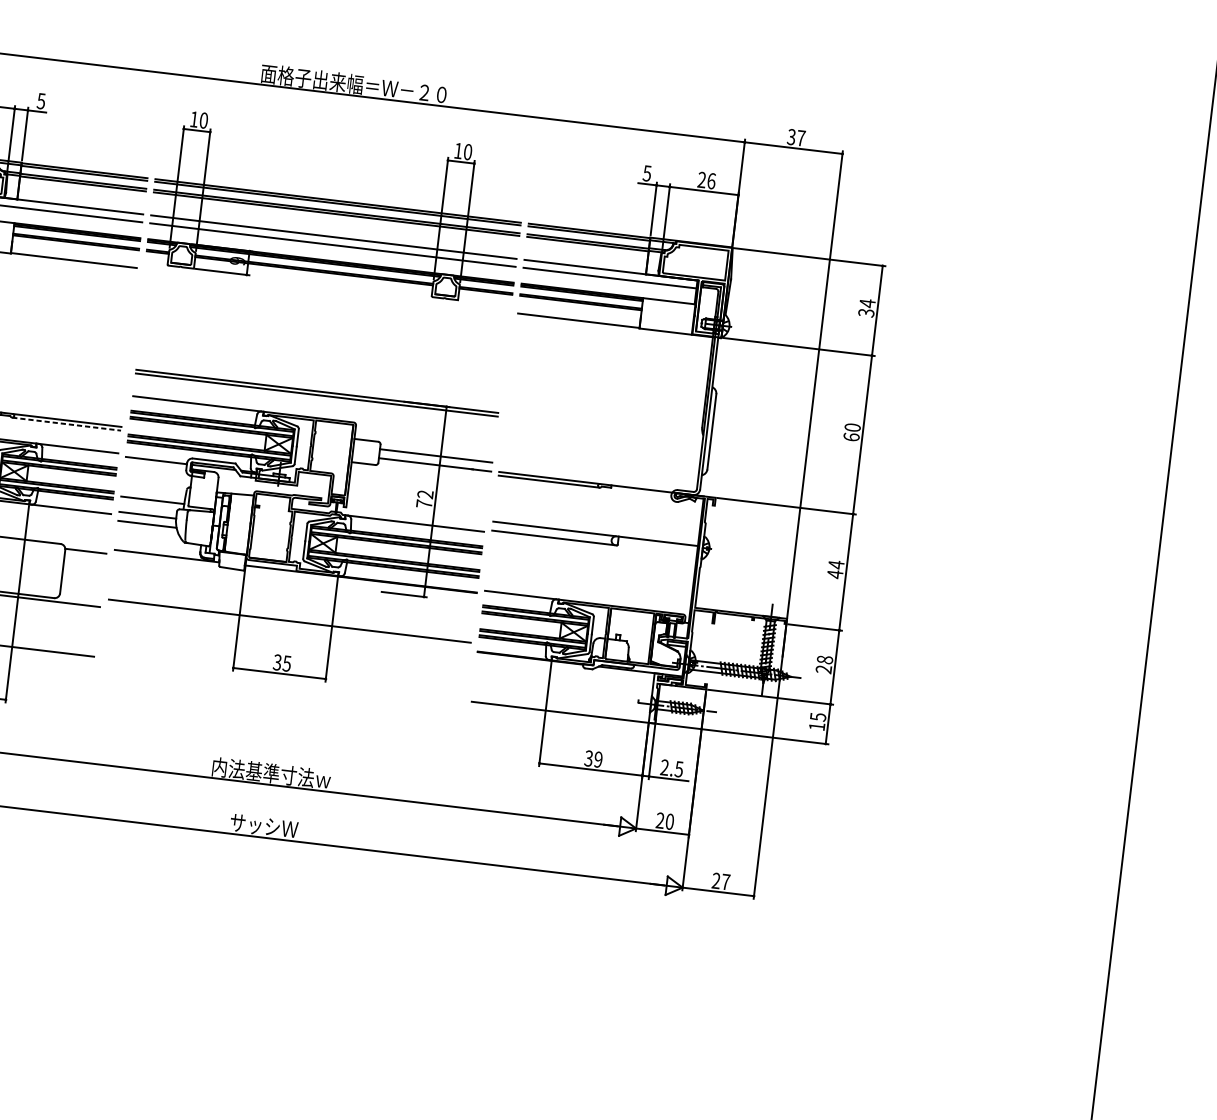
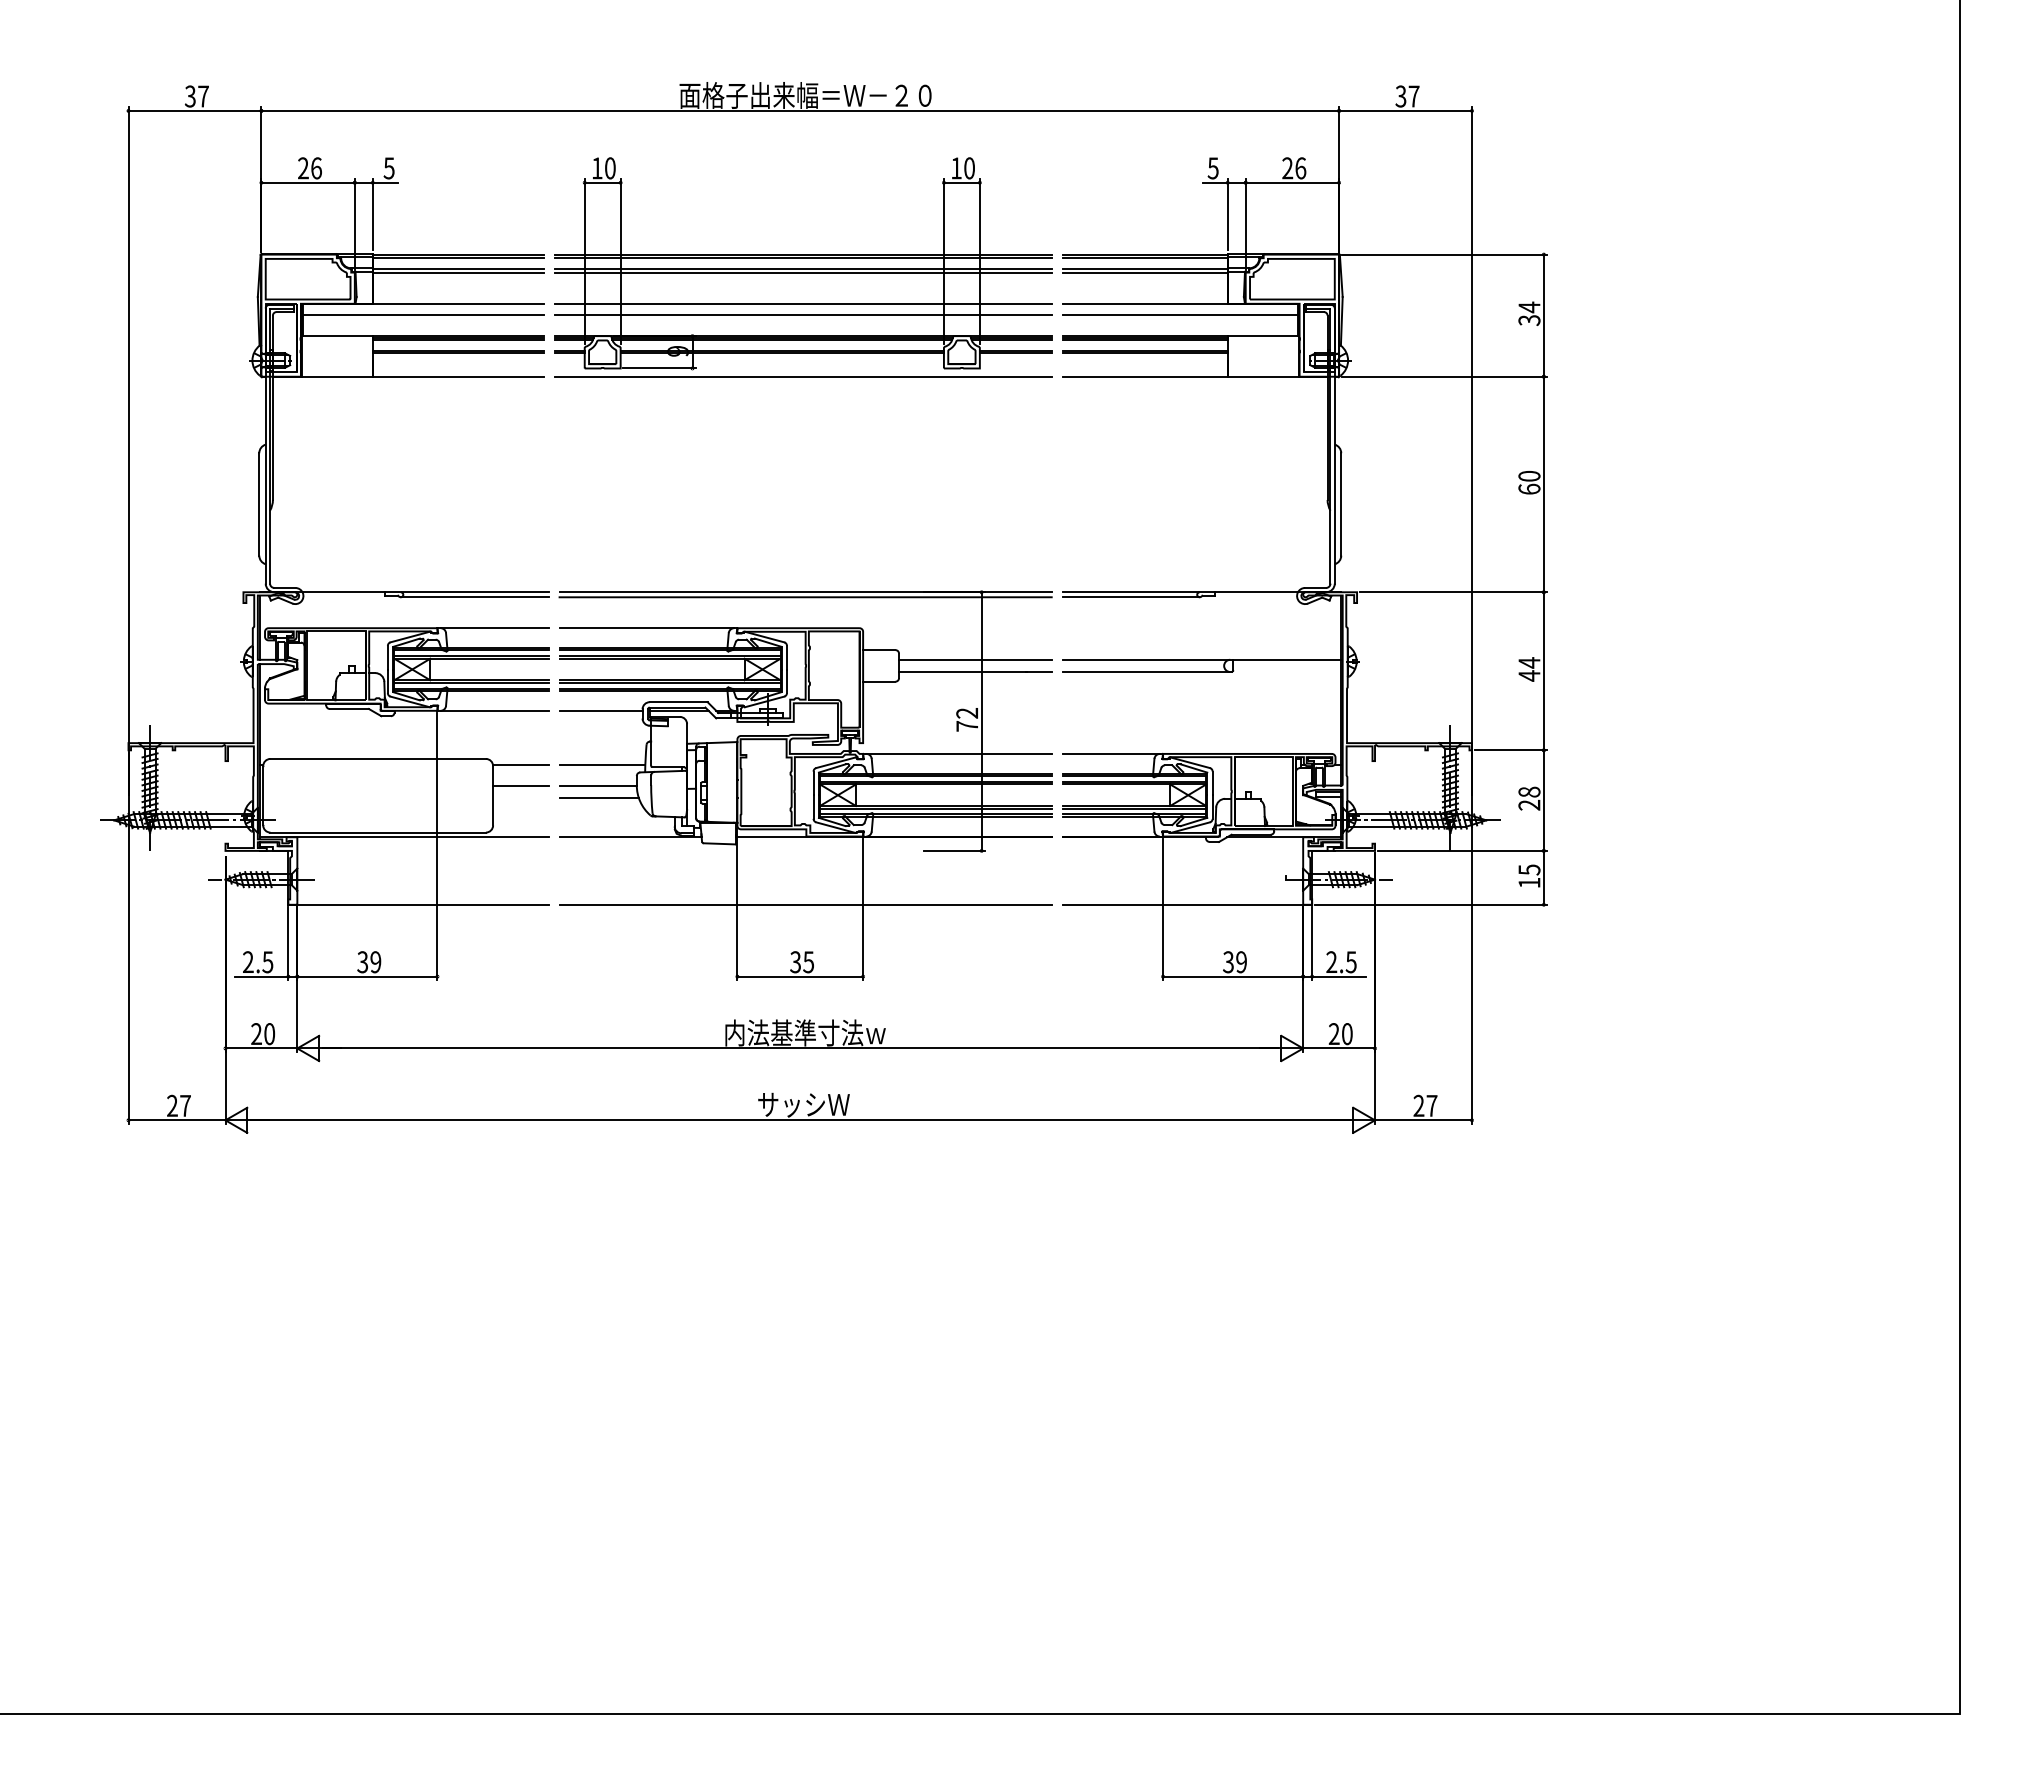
line: (326, 290) -> (802, 376), added
line: (66, 424) -> (474, 597), dashed -> solid
part: (300, 533) -> (805, 785), moved
line: (83, 566) -> (520, 785), added

